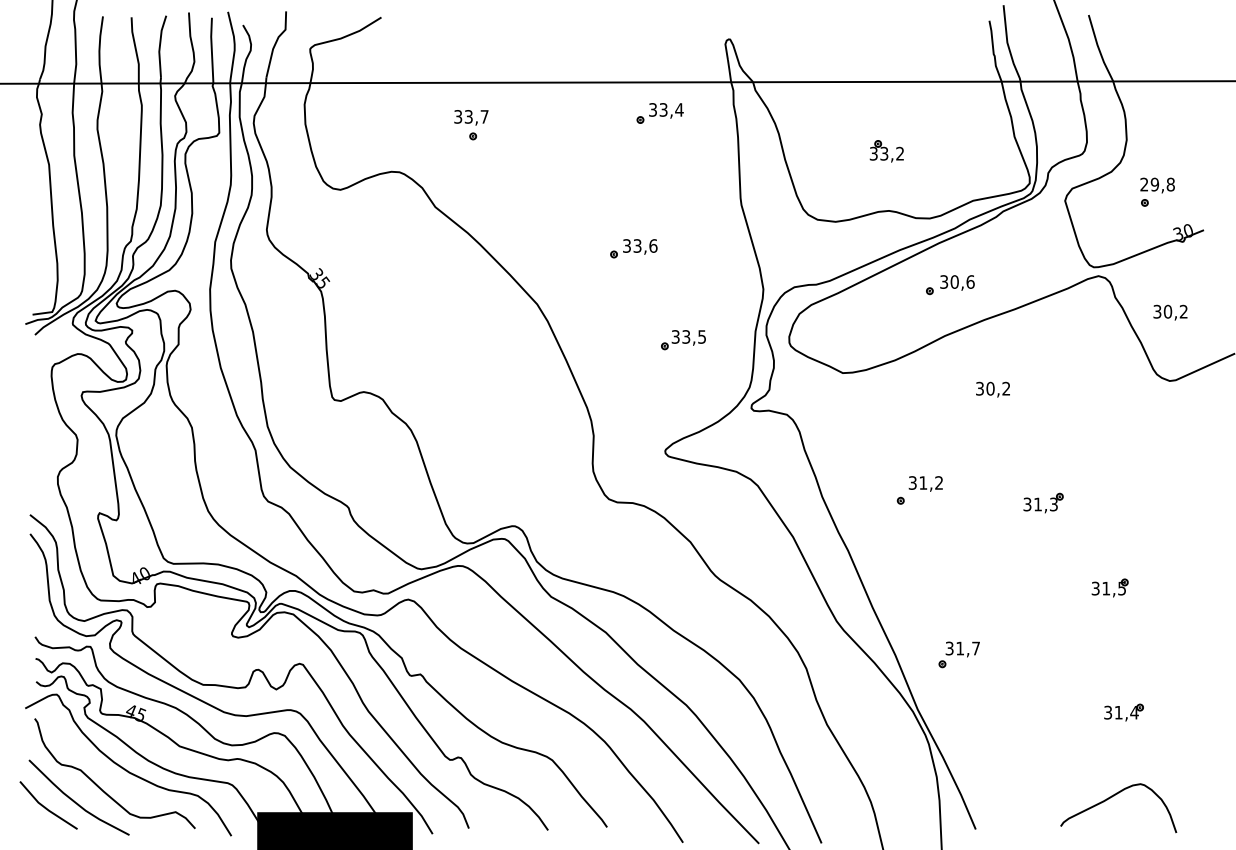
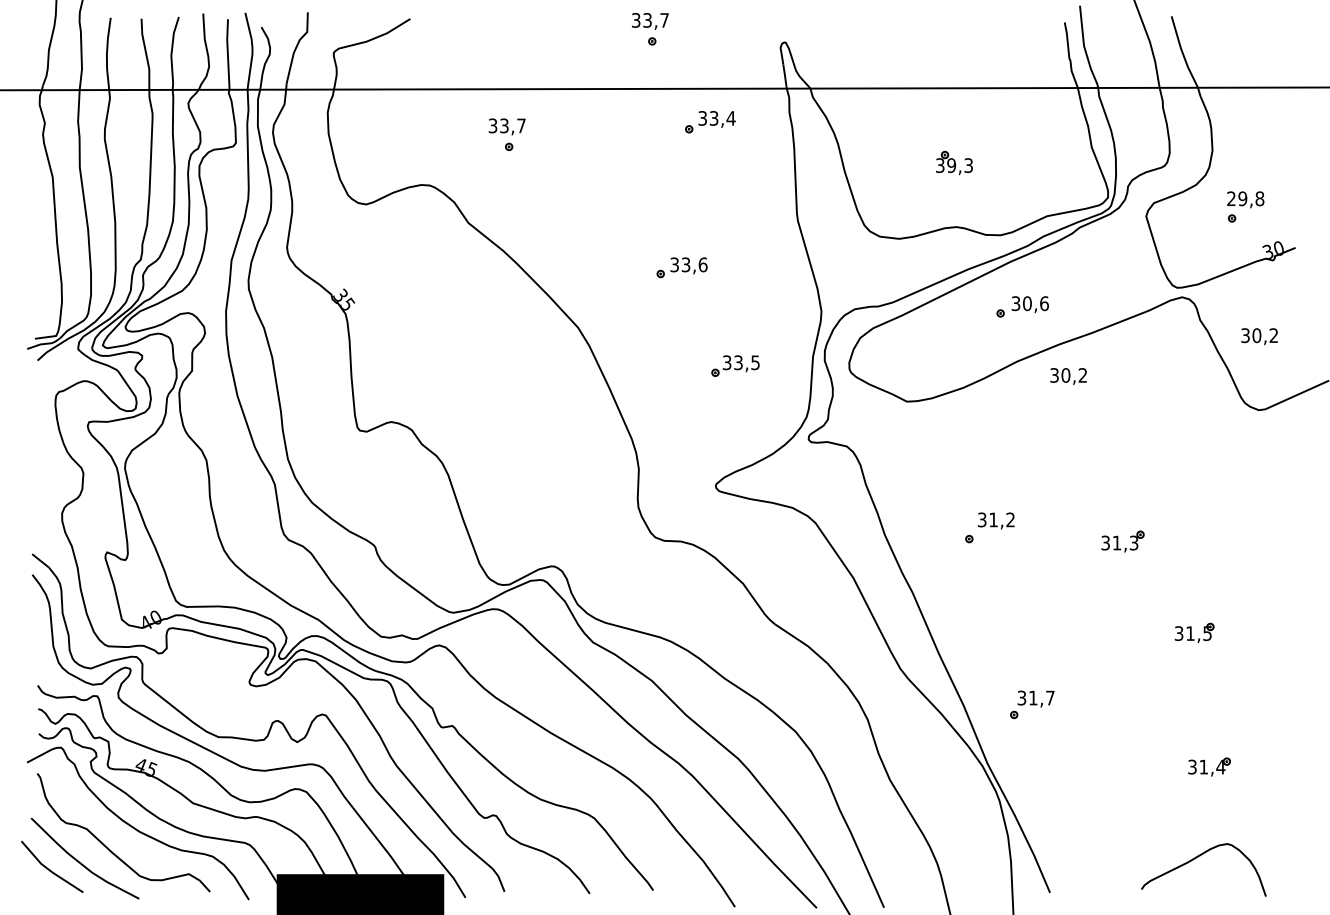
part: (604, 27) -> (650, 29), added
text: (892, 153) -> (960, 165), 33,2 -> 39,3
text: (992, 389) -> (1068, 376), moved

